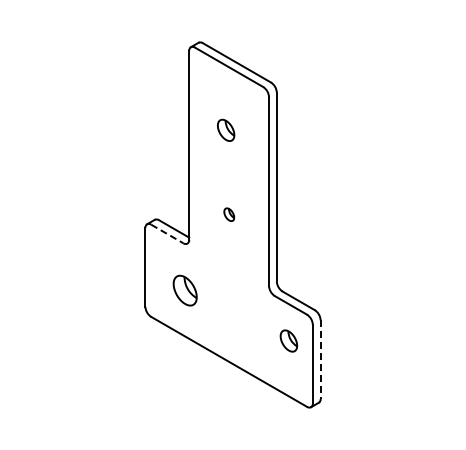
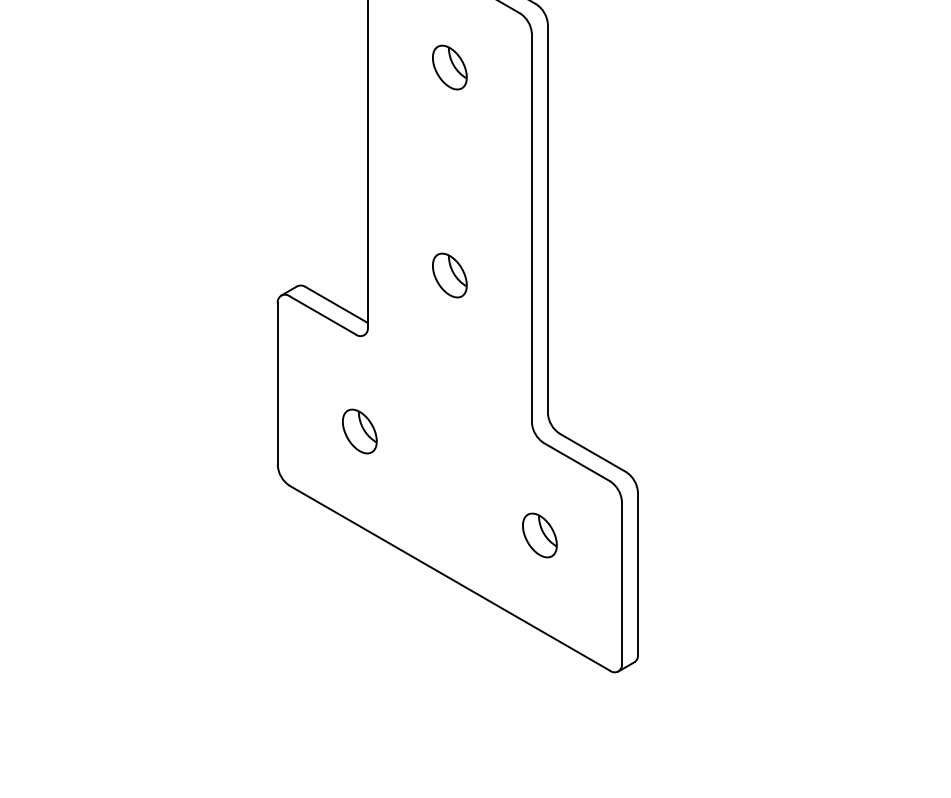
part: (226, 129) -> (450, 65), moved
part: (229, 214) -> (450, 275), size x1.67
line: (167, 233) -> (323, 314), dashed -> solid
part: (185, 289) -> (360, 429), size x0.71
part: (288, 340) -> (539, 534), moved
line: (320, 360) -> (637, 575), dashed -> solid

